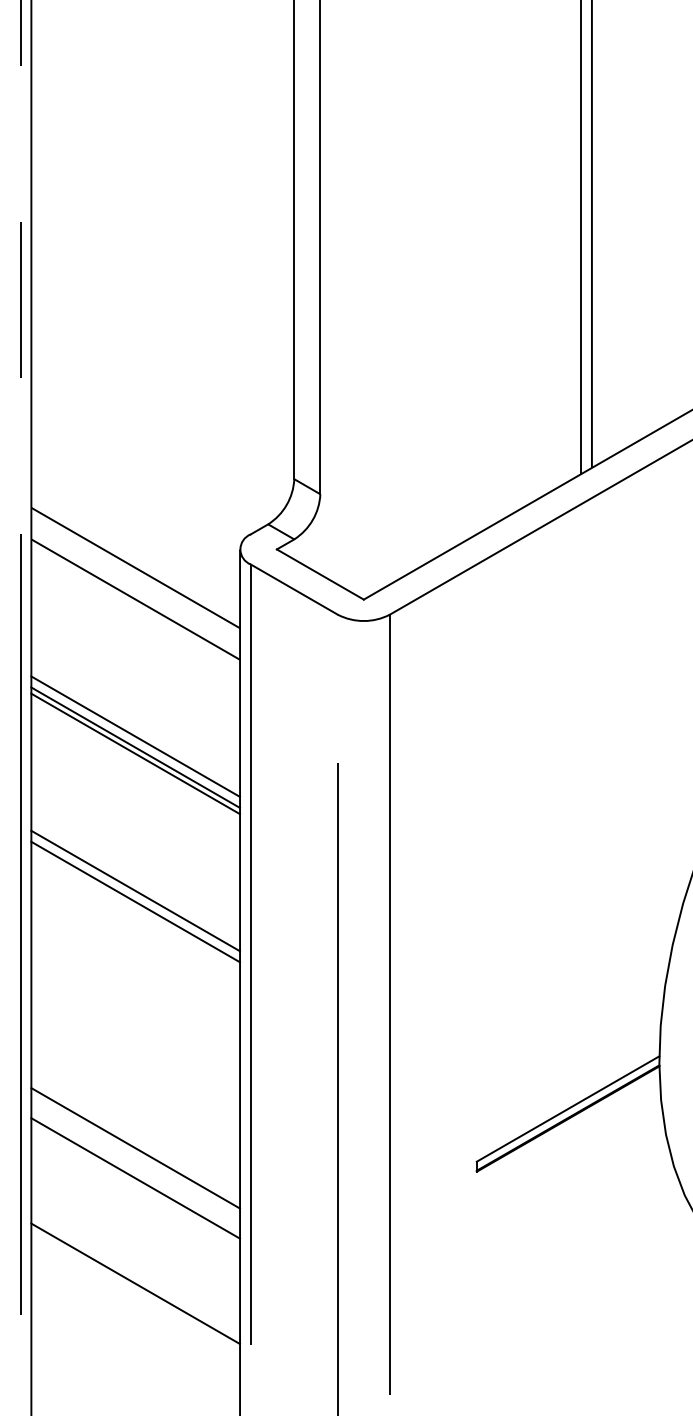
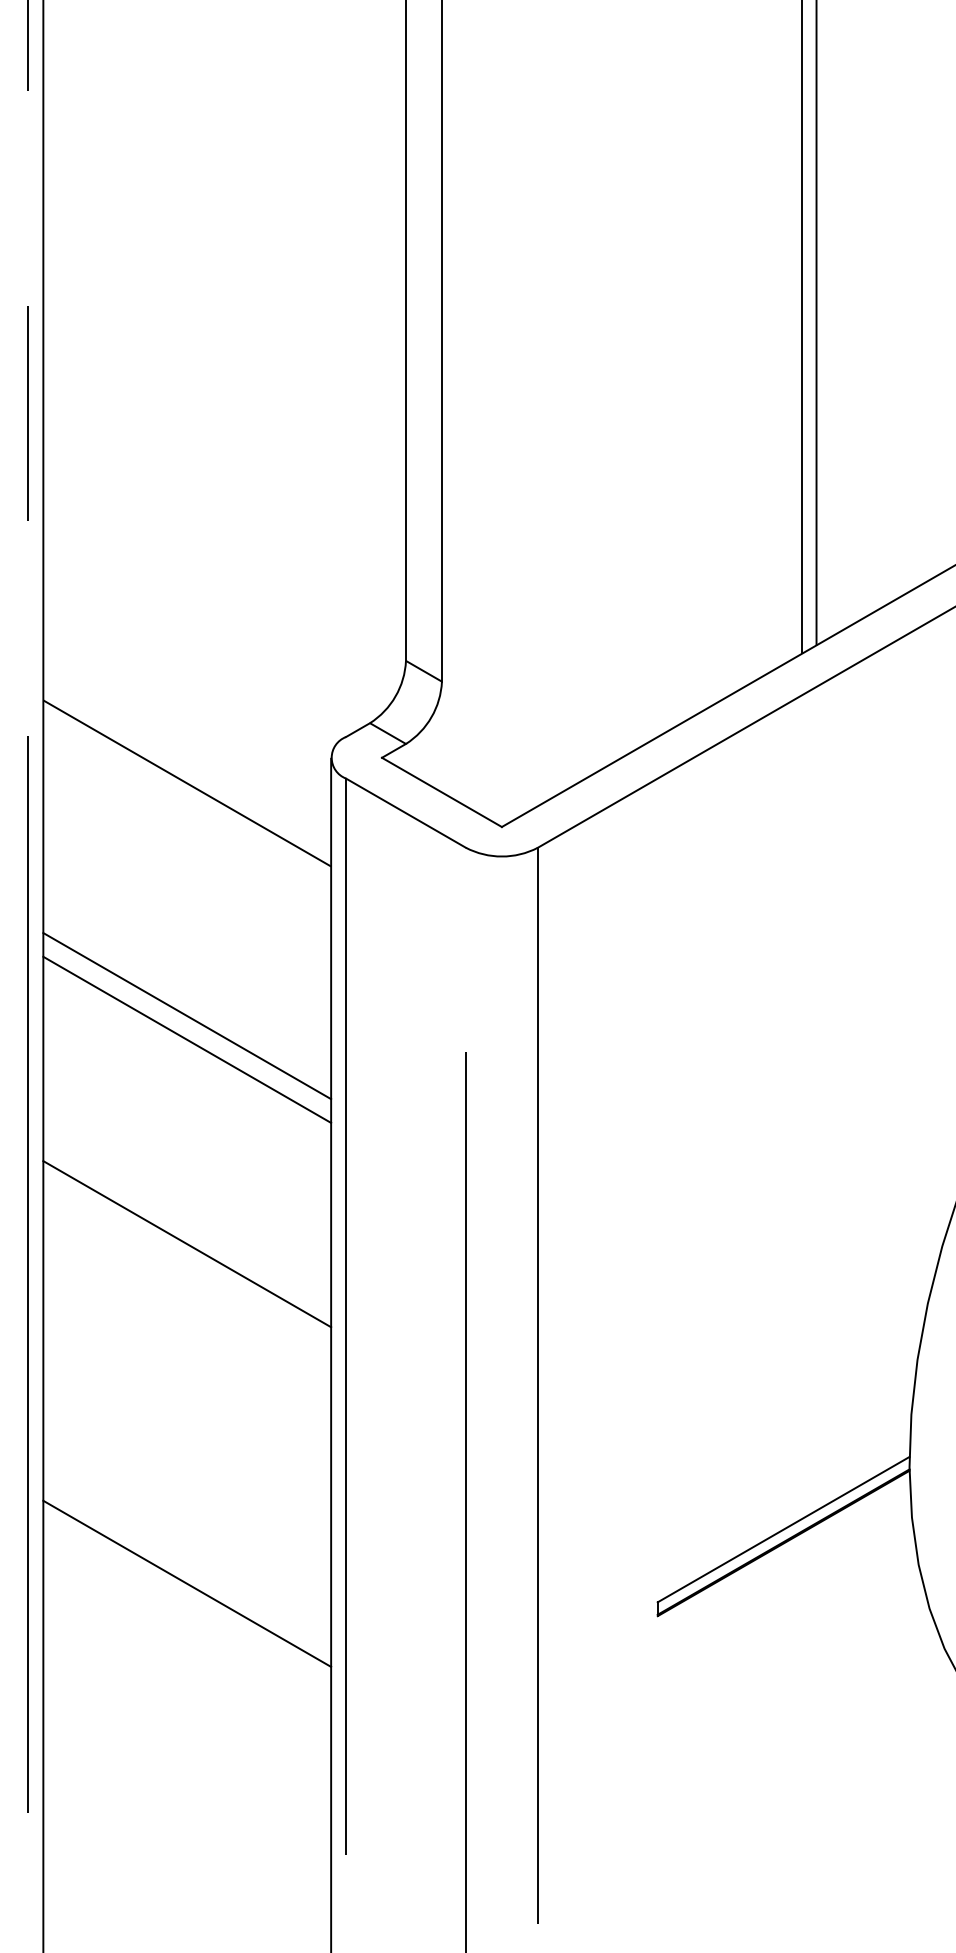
line: (135, 599) -> (187, 826), removed
line: (135, 747) -> (187, 1031), removed
line: (135, 890) -> (187, 1228), removed
line: (135, 1178) -> (187, 1625), removed
line: (135, 1283) -> (187, 1770), removed

